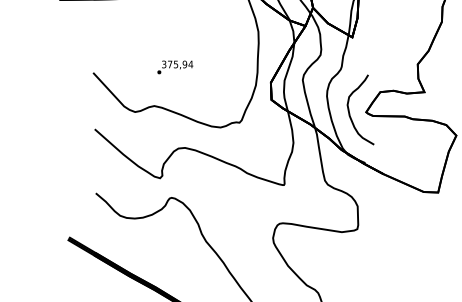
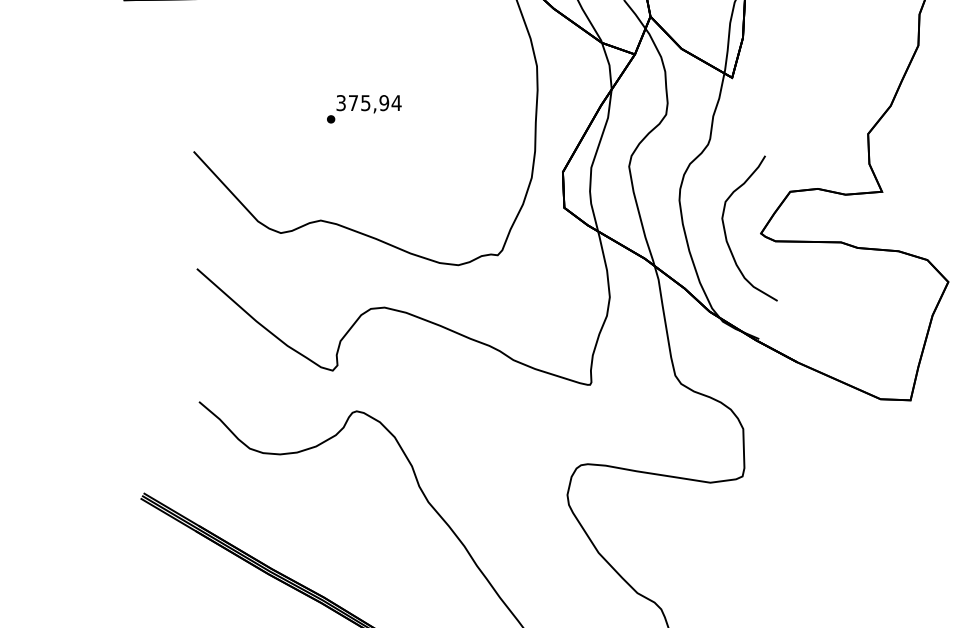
text: (175, 67) -> (364, 109), moved

